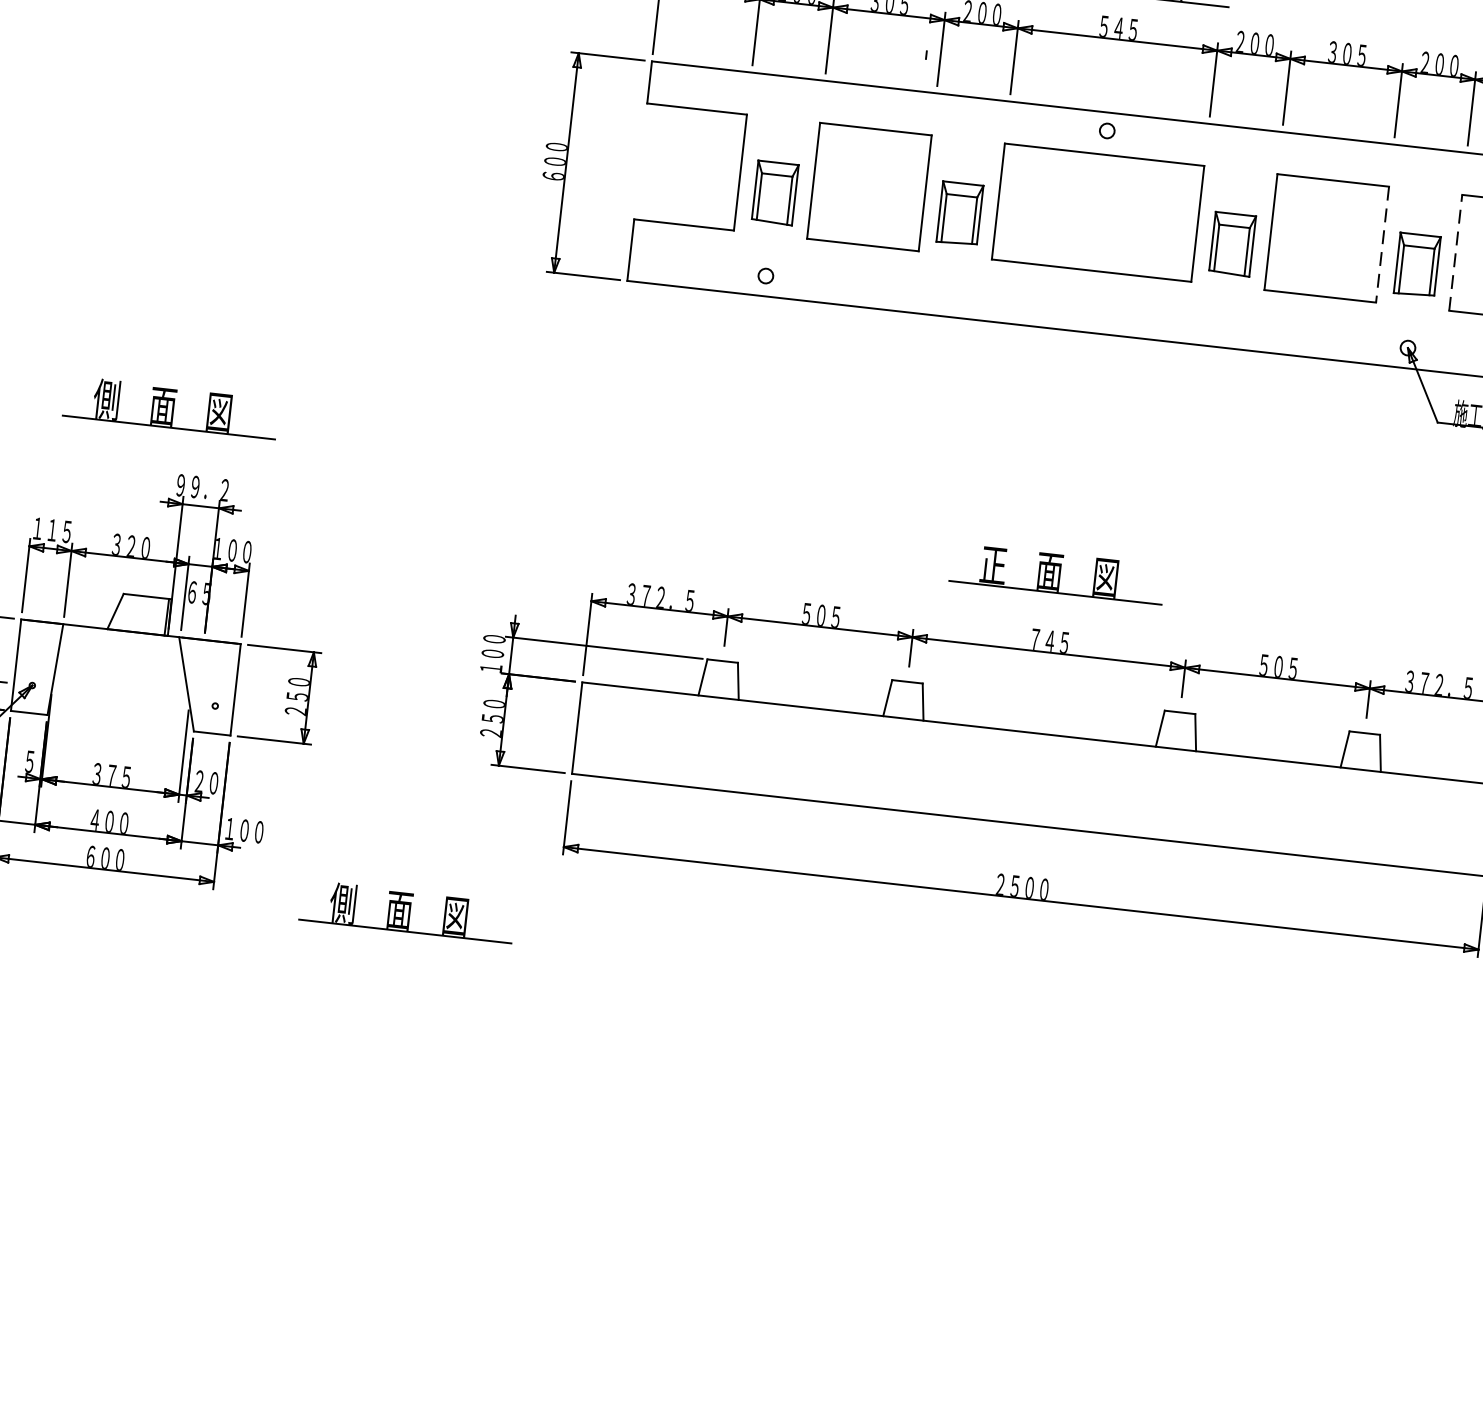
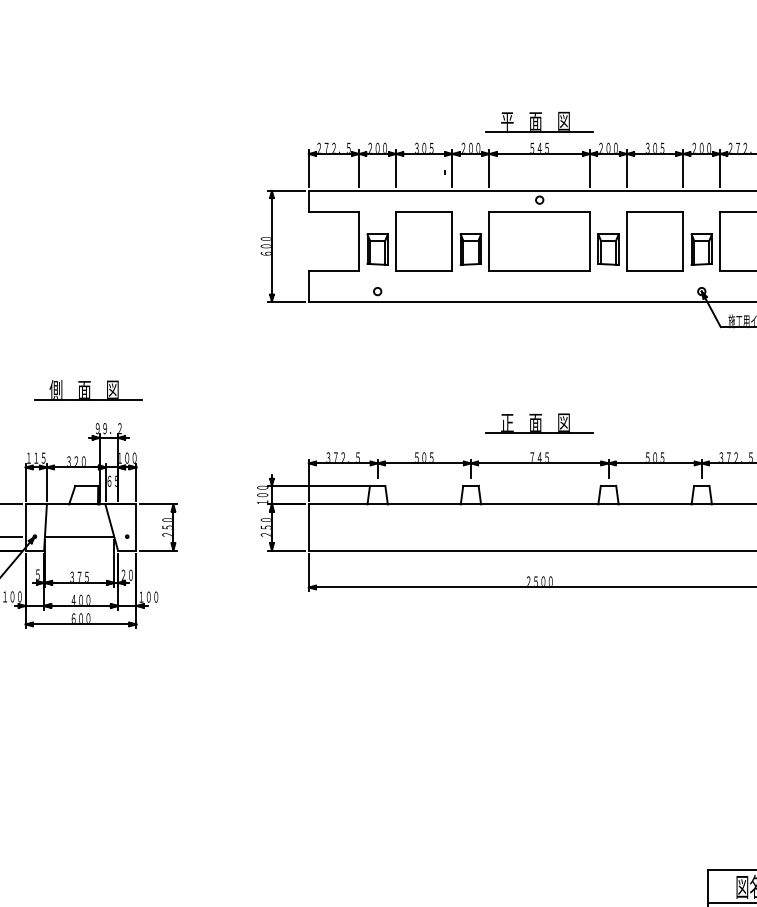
line: (1382, 244) -> (683, 241), dashed -> solid
line: (1456, 251) -> (720, 240), dashed -> solid
line: (120, 695) -> (79, 536), added
part: (407, 911) -> (234, 628), removed

